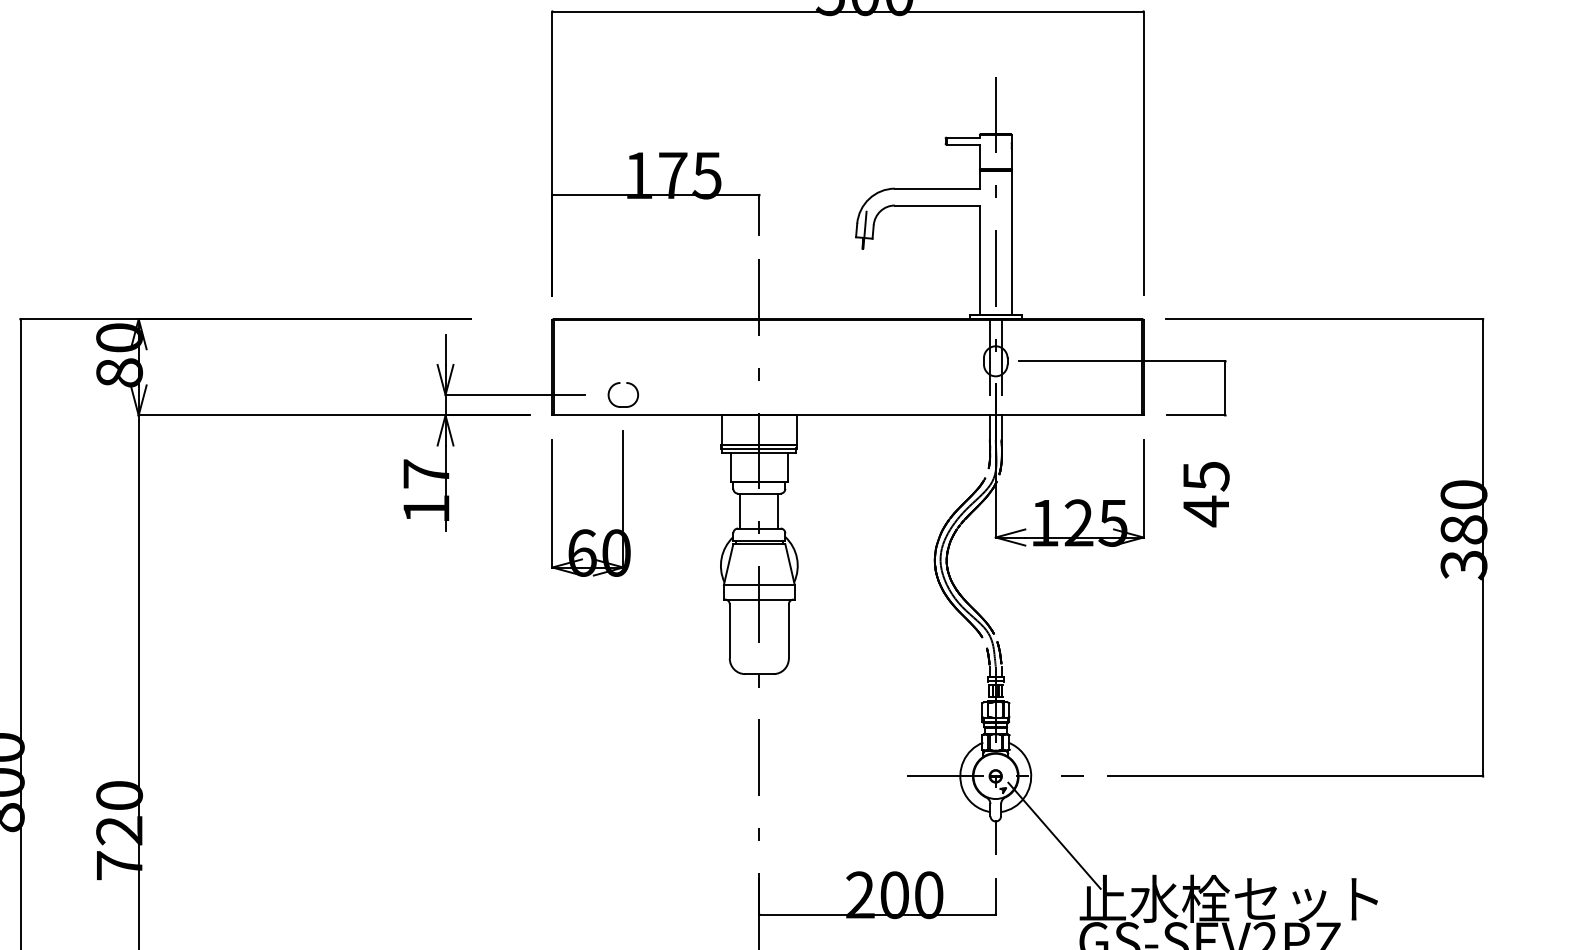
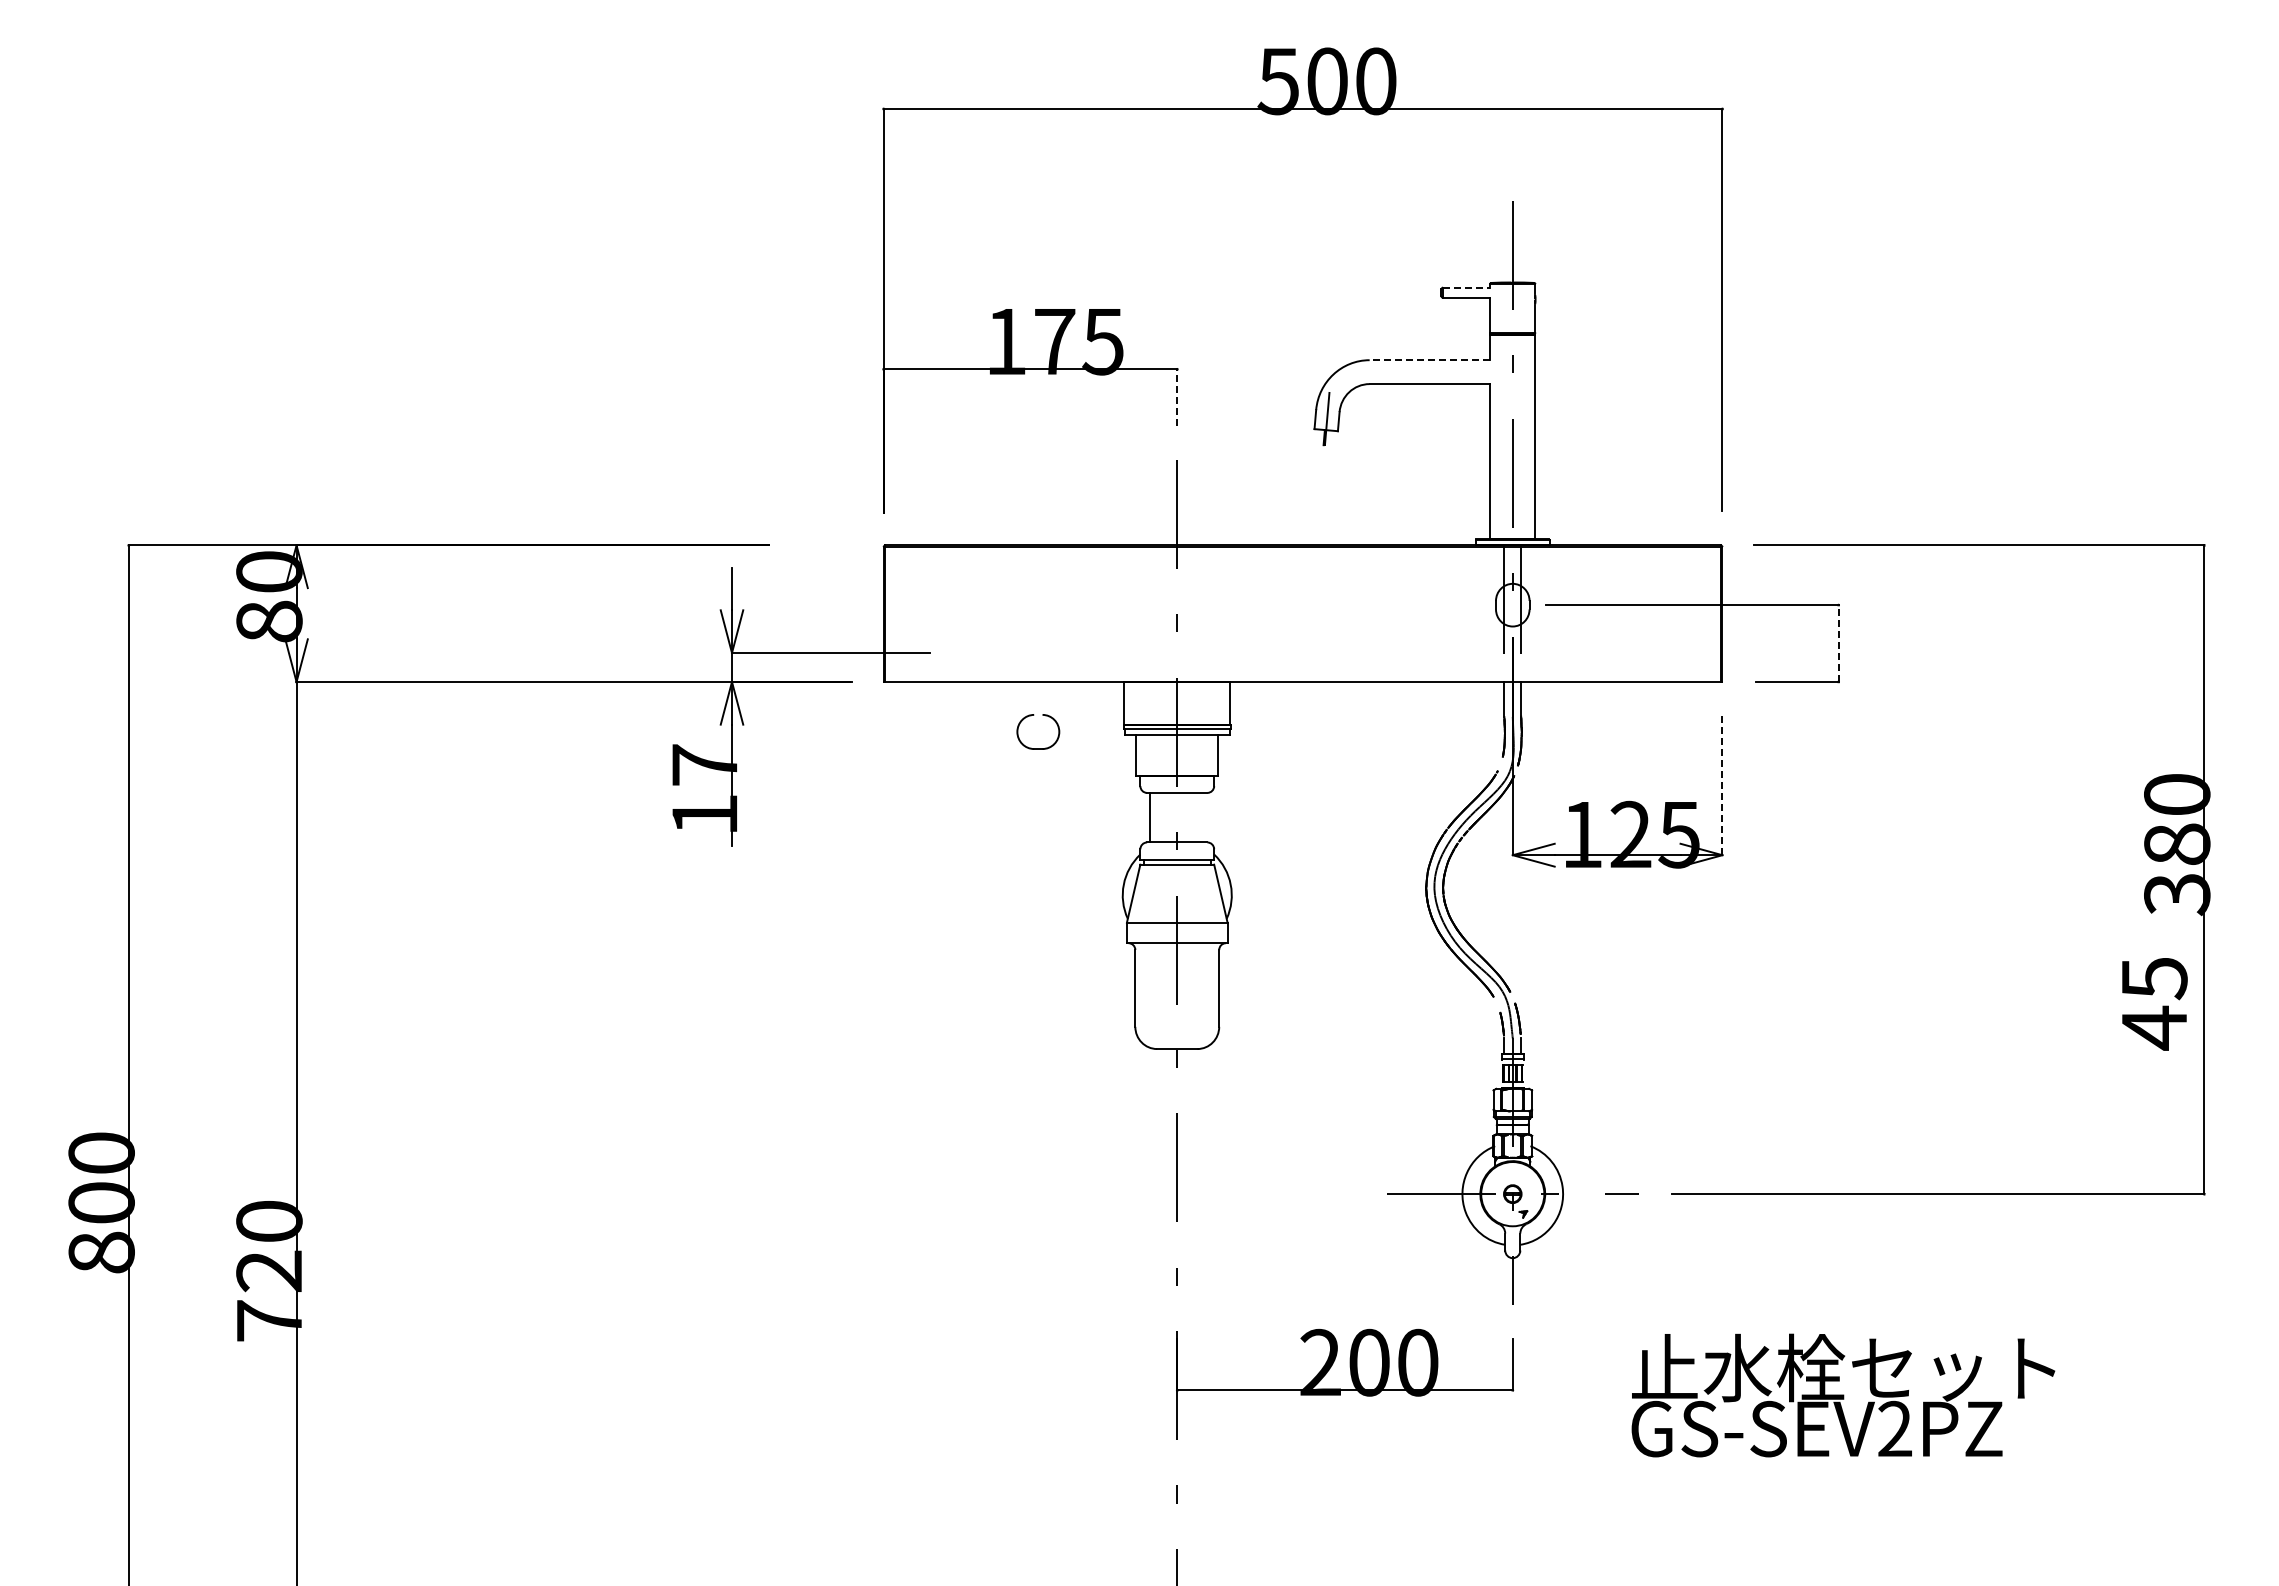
line: (963, 137) -> (1467, 287), solid -> dashed
line: (937, 188) -> (1429, 360), solid -> dashed
line: (759, 214) -> (1177, 397), solid -> dashed
part: (620, 383) -> (1034, 715), moved
line: (1225, 388) -> (1838, 643), solid -> dashed
line: (1143, 488) -> (1722, 785), solid -> dashed
text: (1206, 494) -> (2154, 1004), moved
line: (778, 510) -> (1204, 817), removed
part: (588, 529) -> (934, 843), removed
line: (1054, 835) -> (1595, 1278), removed

